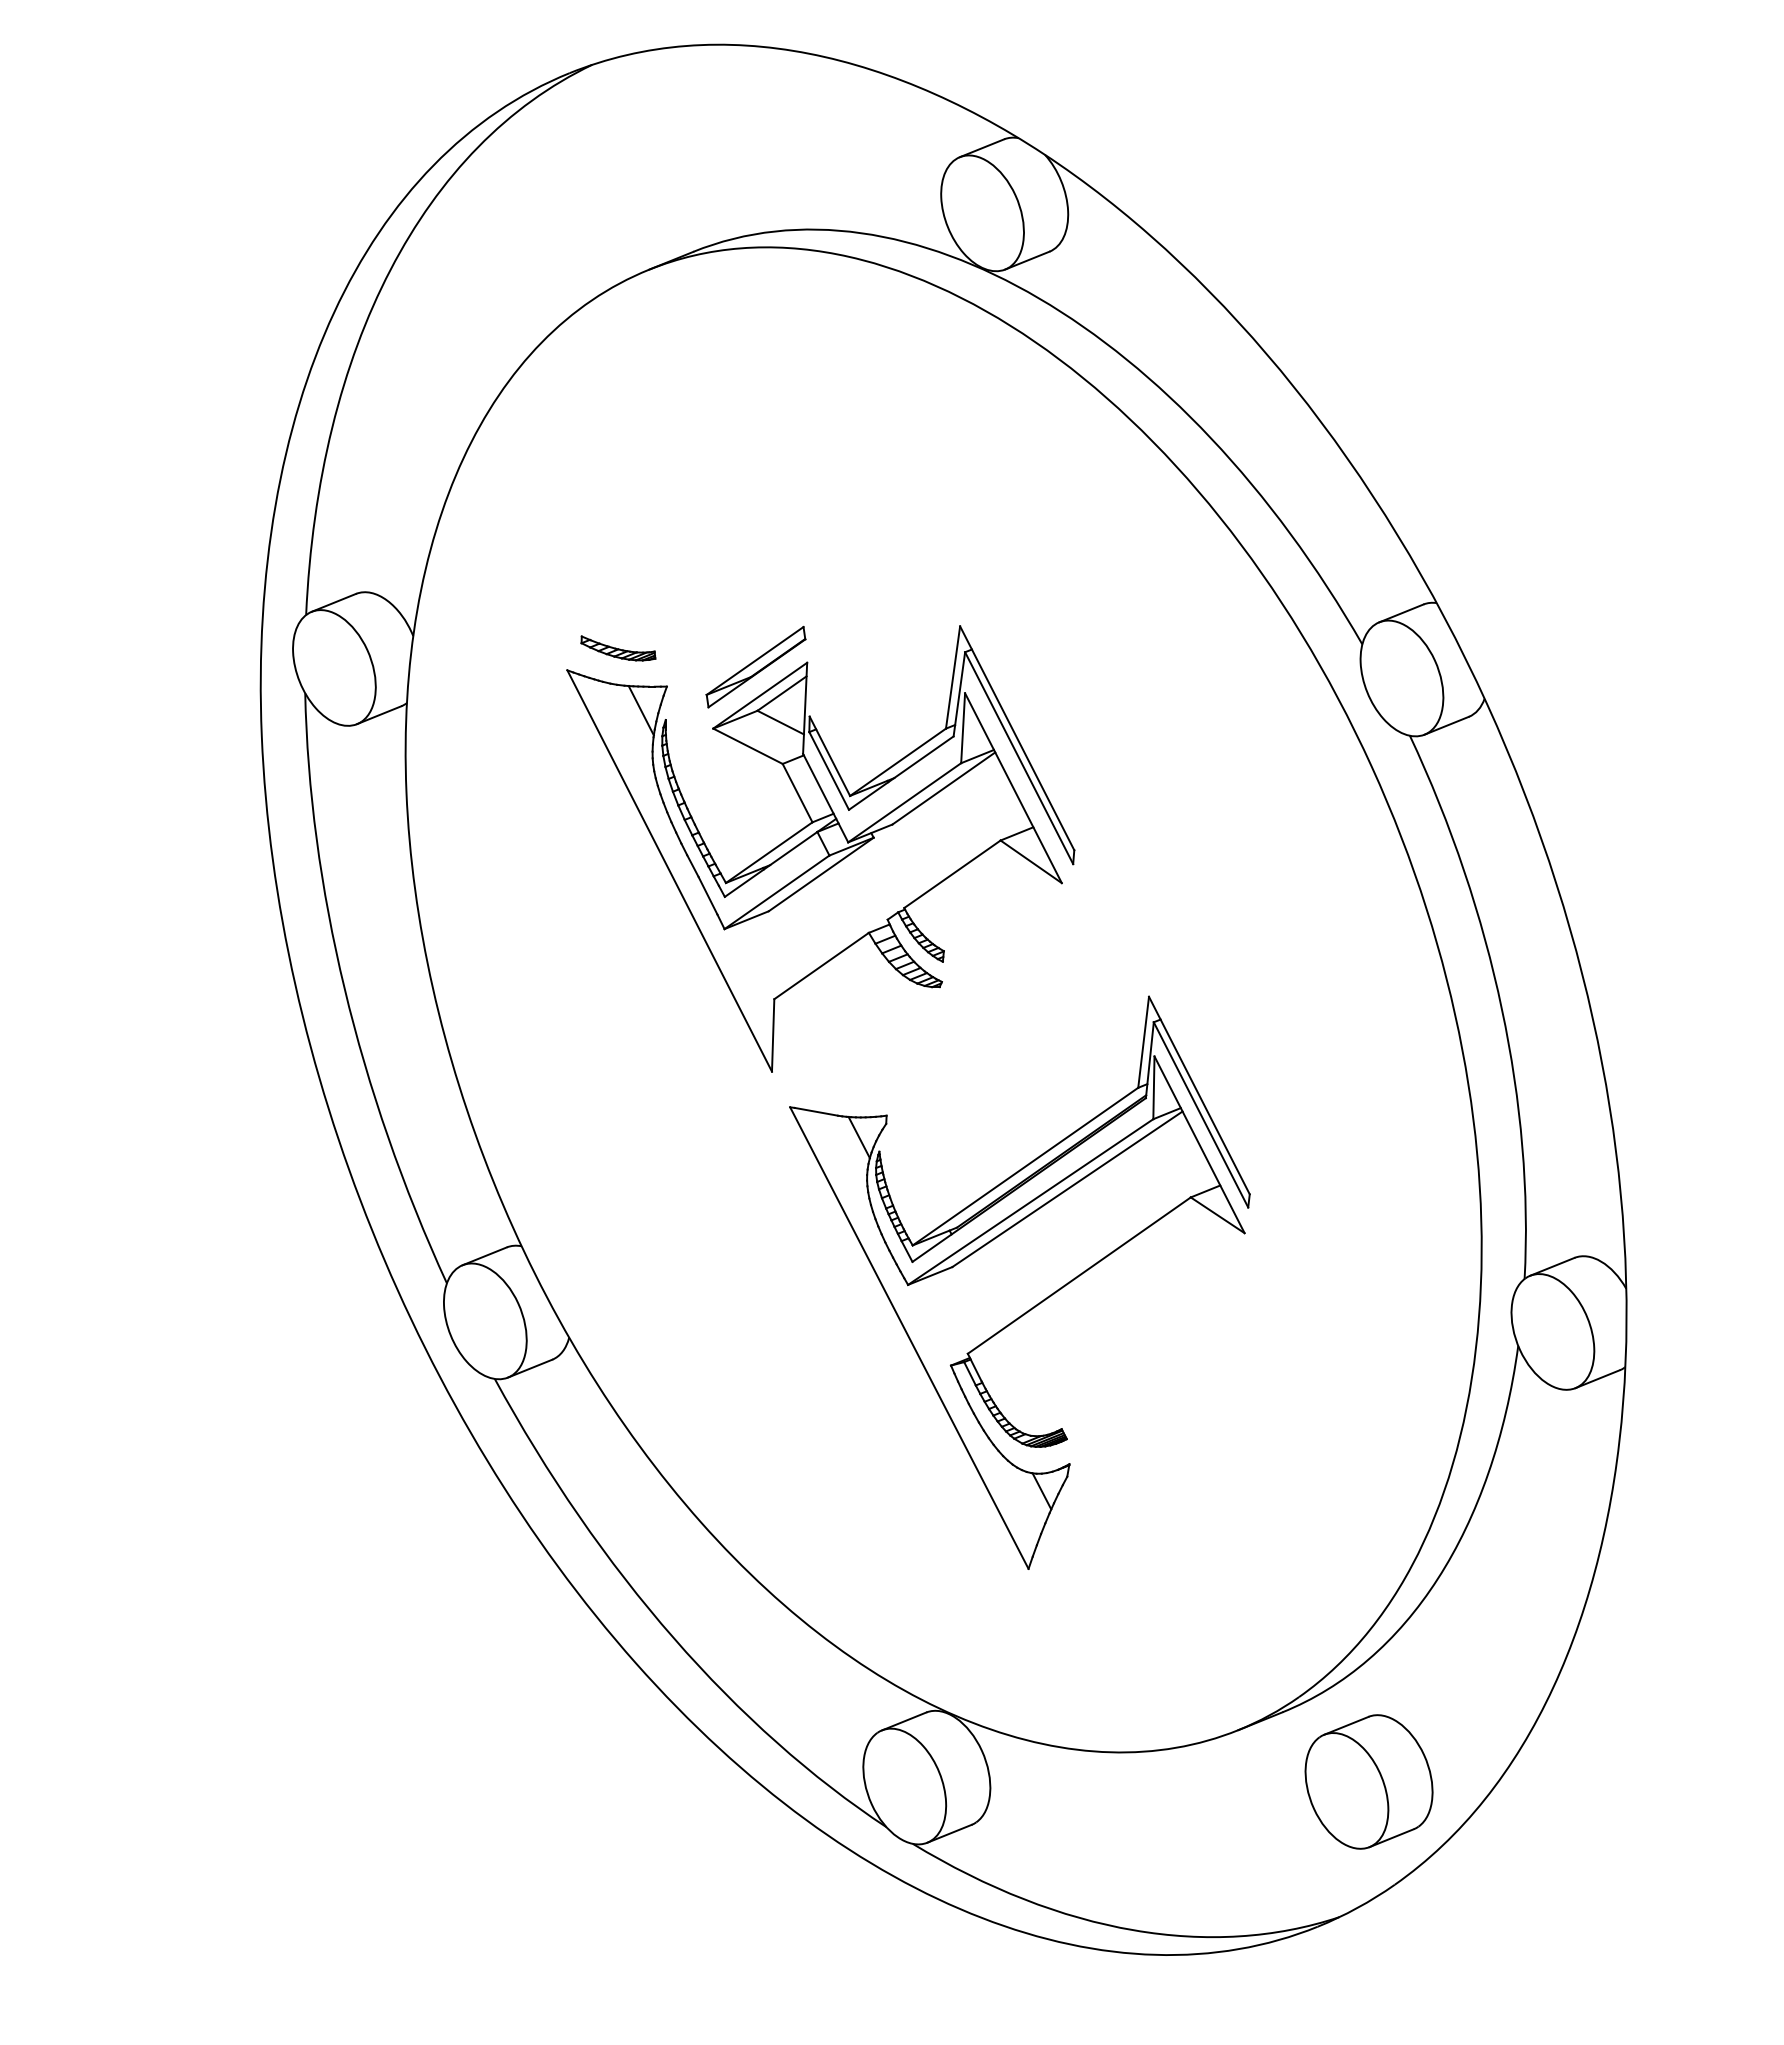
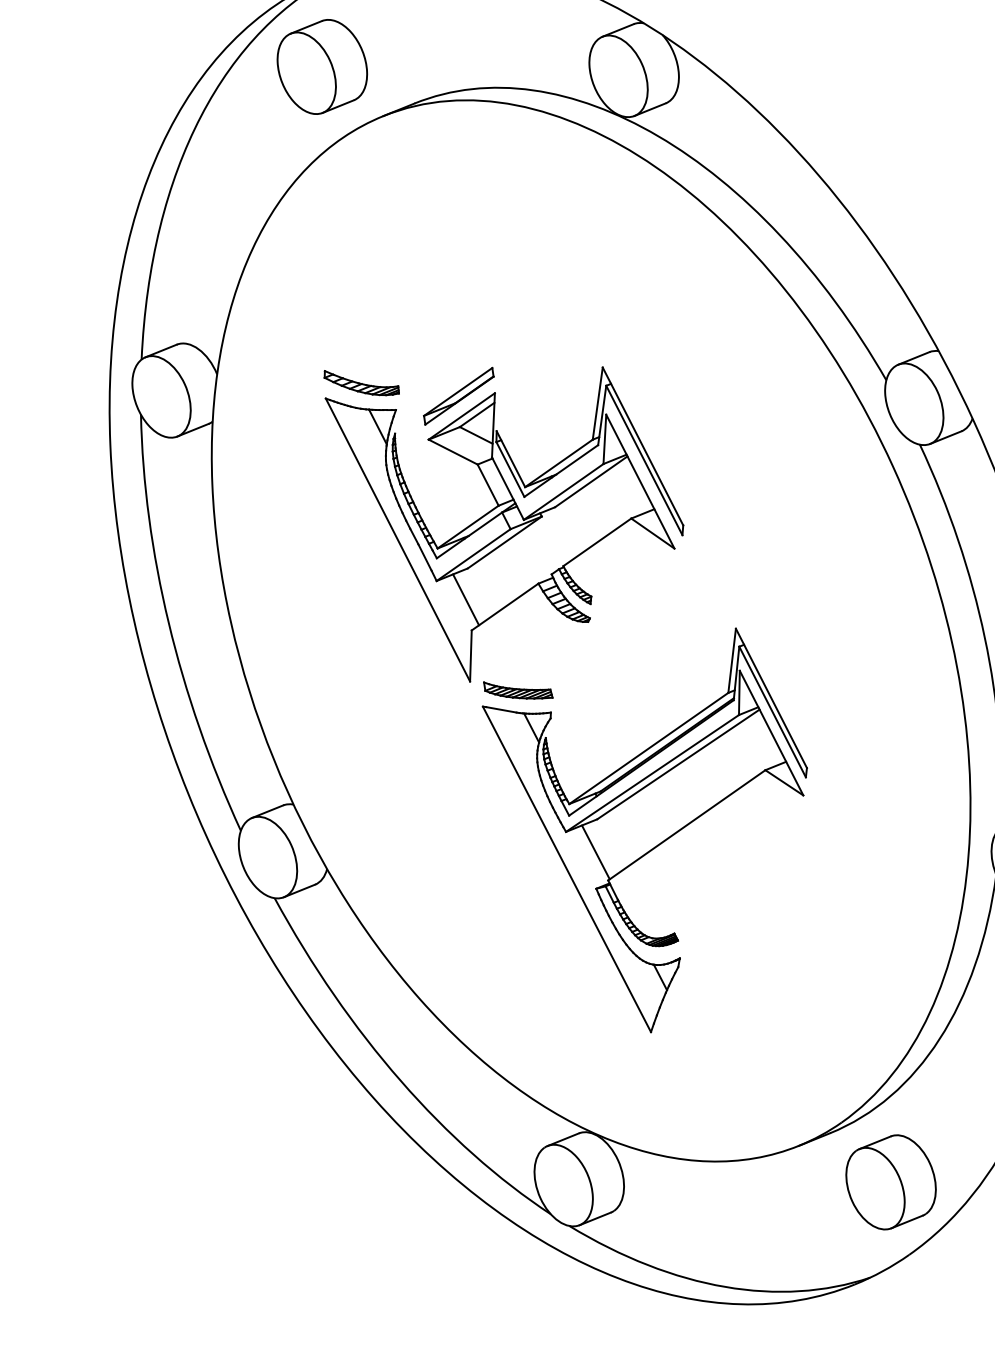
part: (562, 199) -> (322, 66), added
part: (618, 648) -> (361, 383), size x1.43
line: (765, 955) -> (465, 599), added
part: (839, 1084) -> (517, 690), added
line: (950, 1313) -> (595, 852), added

